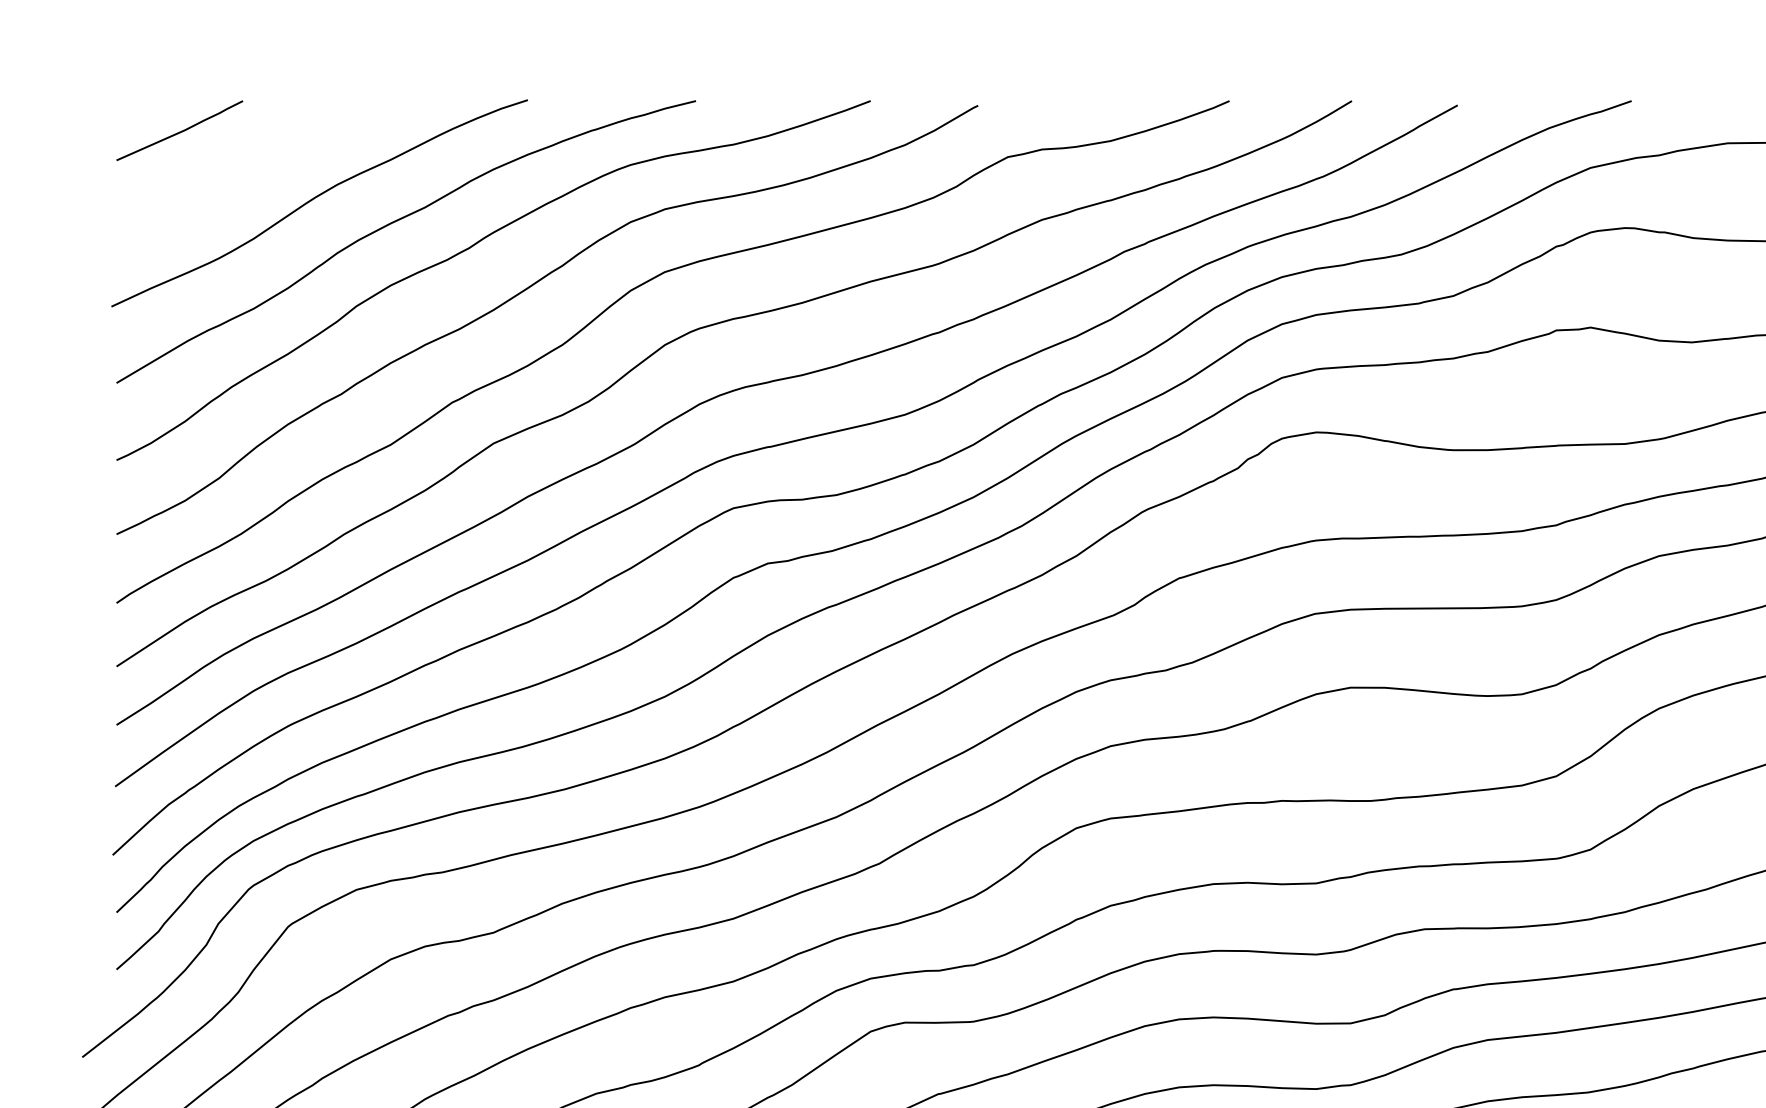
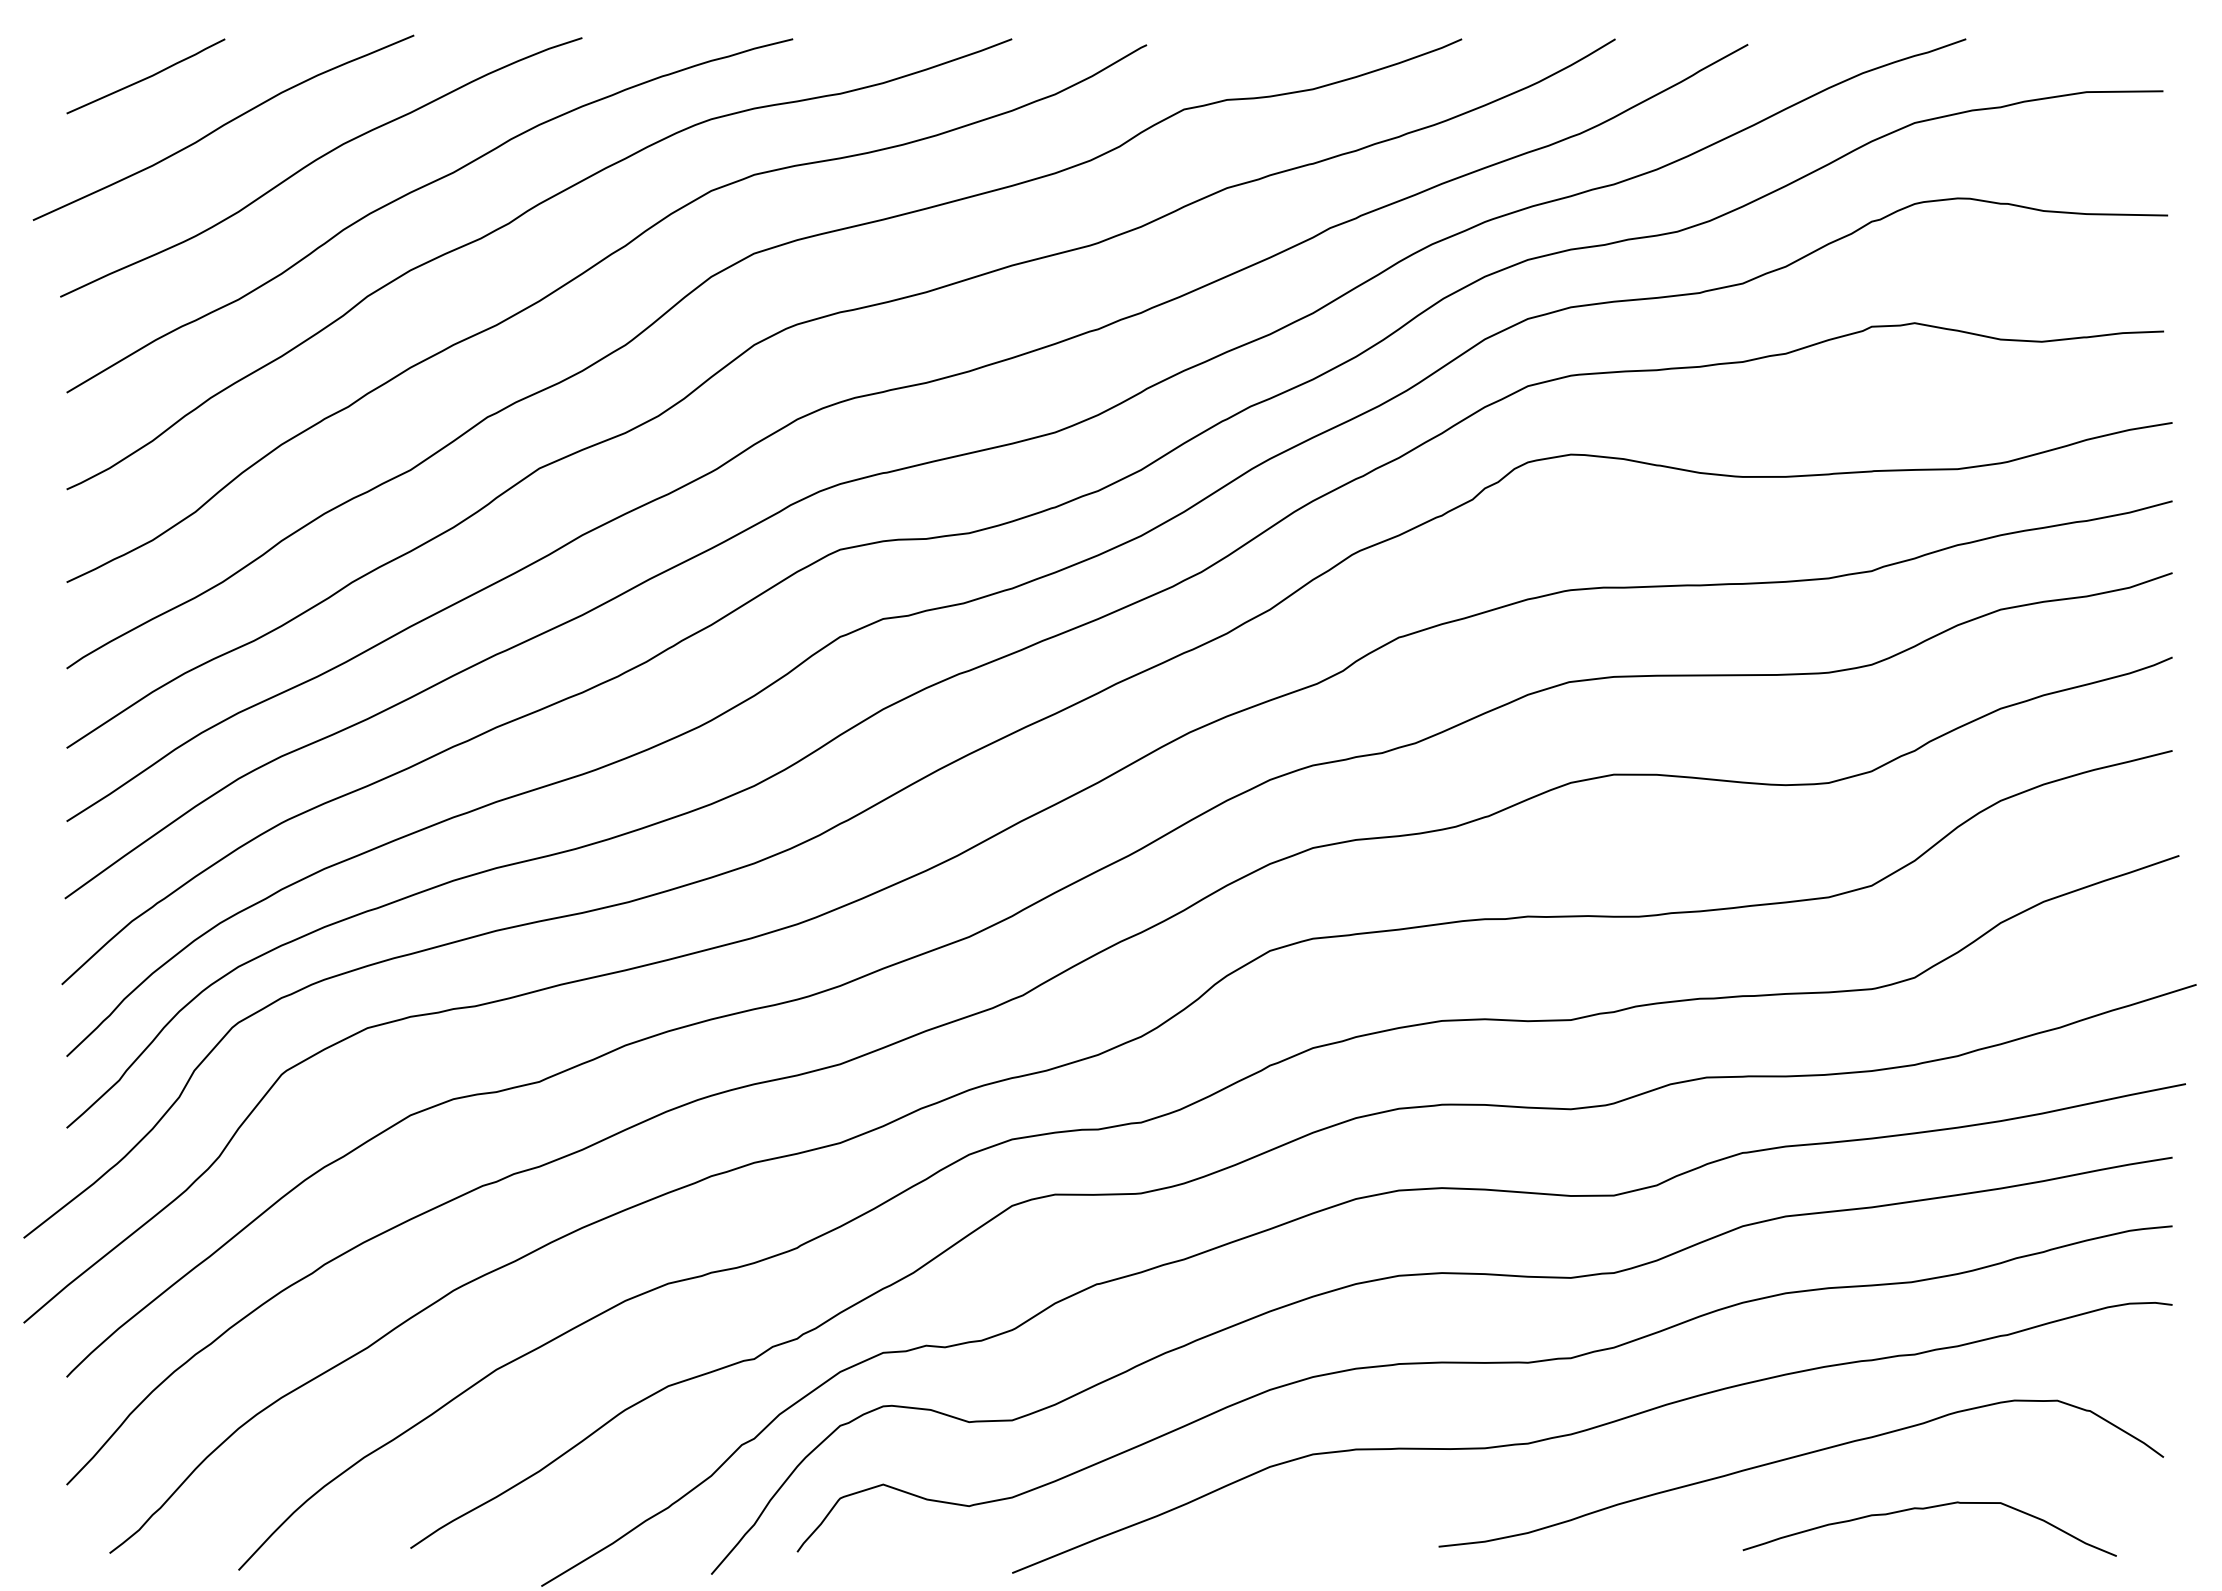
curve: (241, 170) -> (223, 126), added

